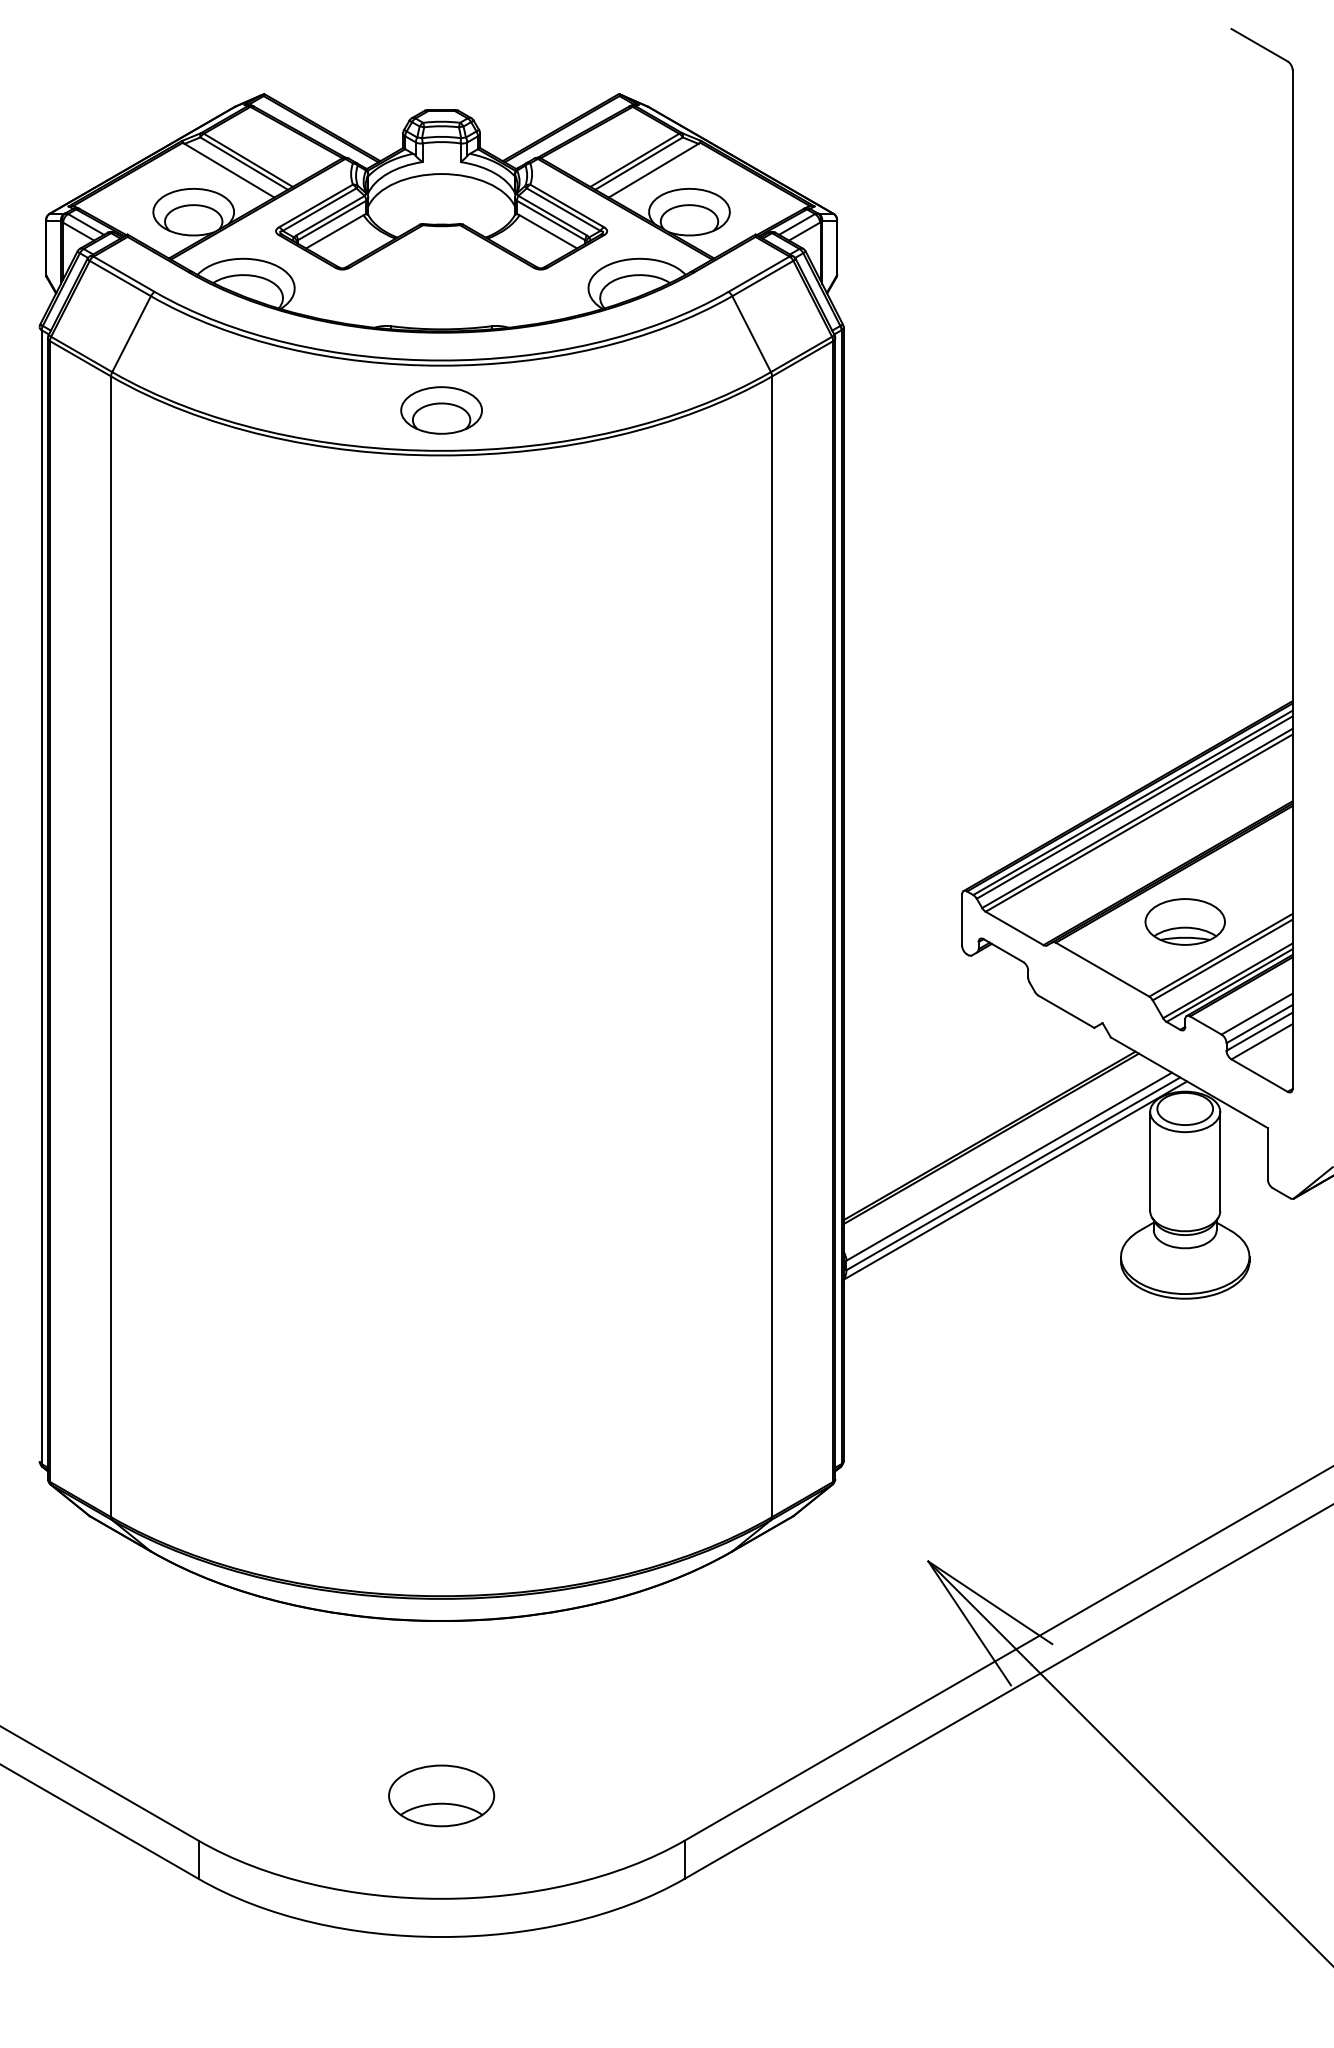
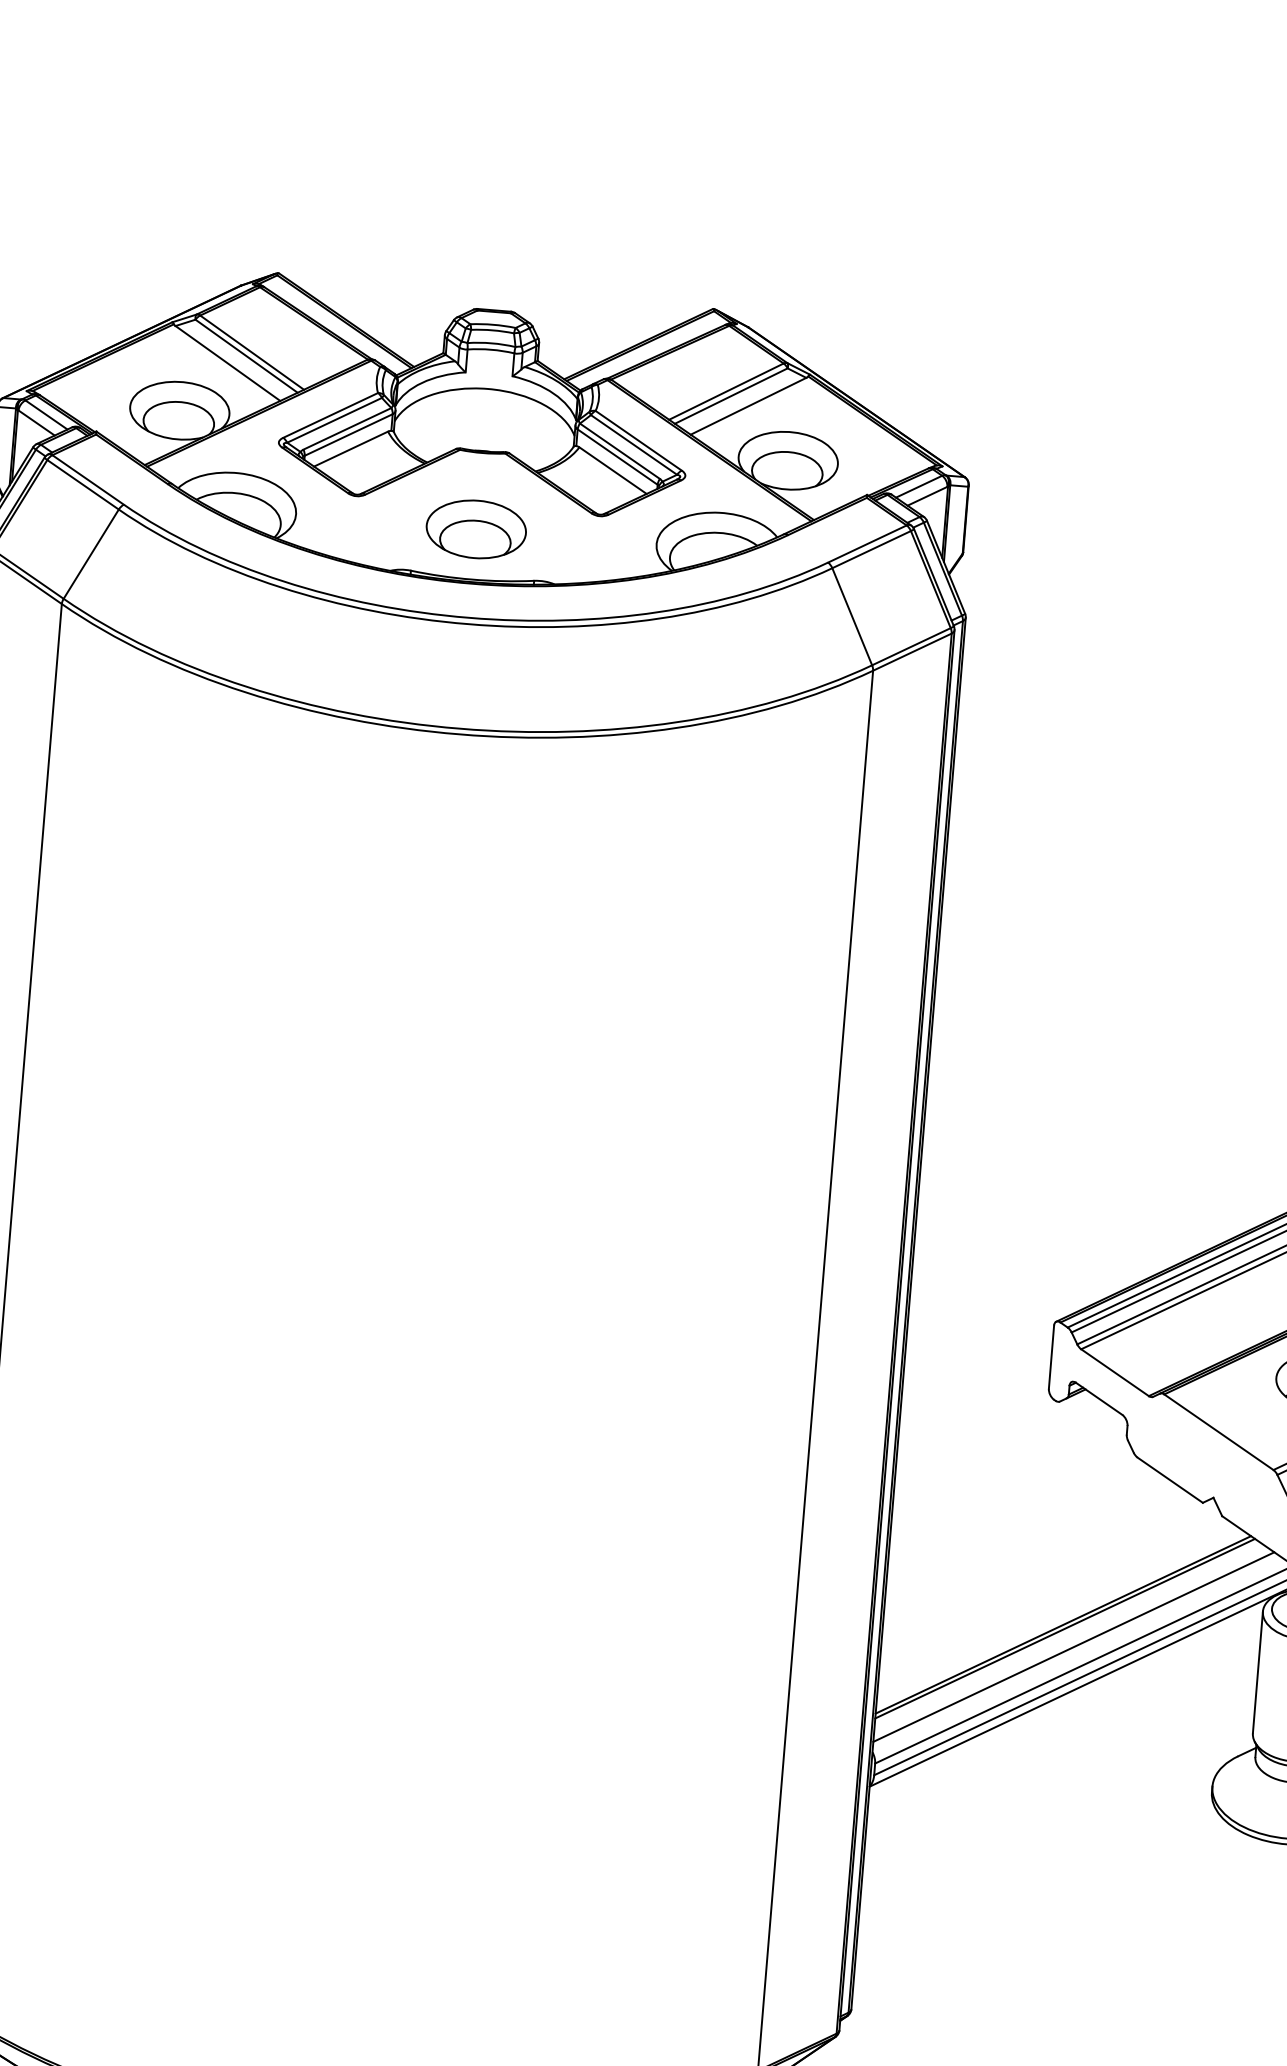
part: (441, 410) -> (476, 529), moved
line: (999, 1153) -> (1073, 1647), added

